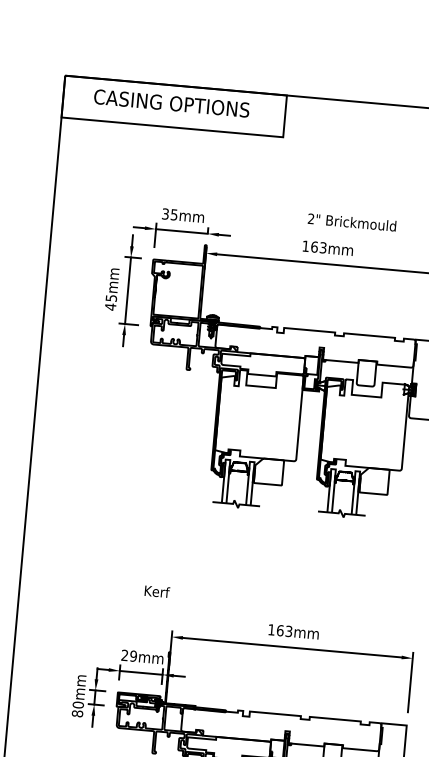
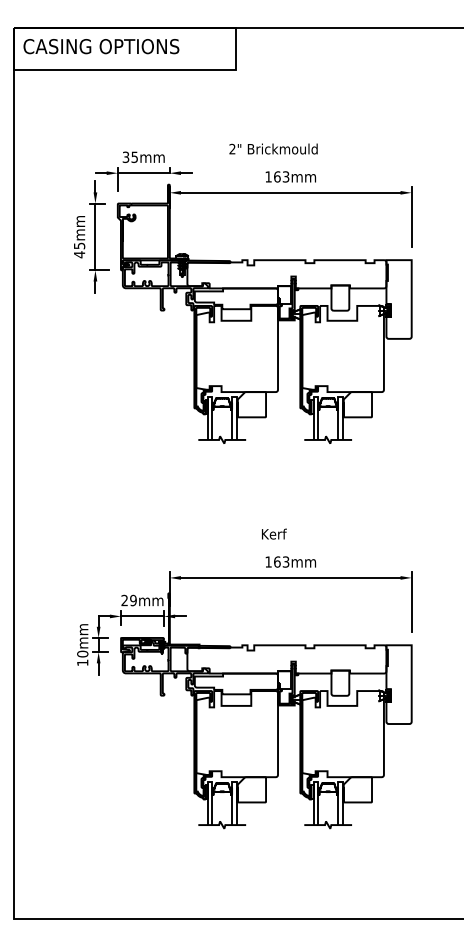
text: (171, 103) -> (101, 46), moved
text: (352, 221) -> (273, 148), moved
text: (157, 591) -> (274, 533), moved
text: (77, 713) -> (82, 662), 80mm -> 10mm

